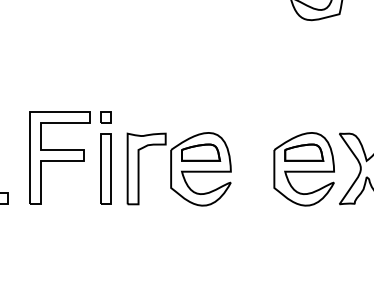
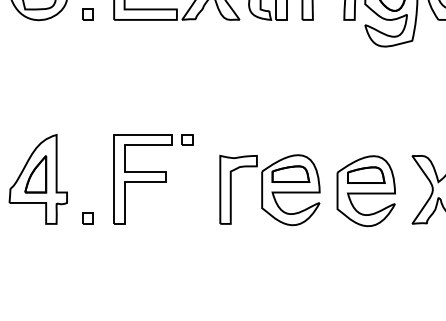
part: (106, 168) -> (187, 189), removed
part: (178, 169) -> (269, 190), moved
part: (303, 169) -> (365, 191), moved

